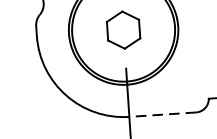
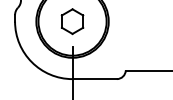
line: (162, 115) -> (94, 79), dashed -> solid

